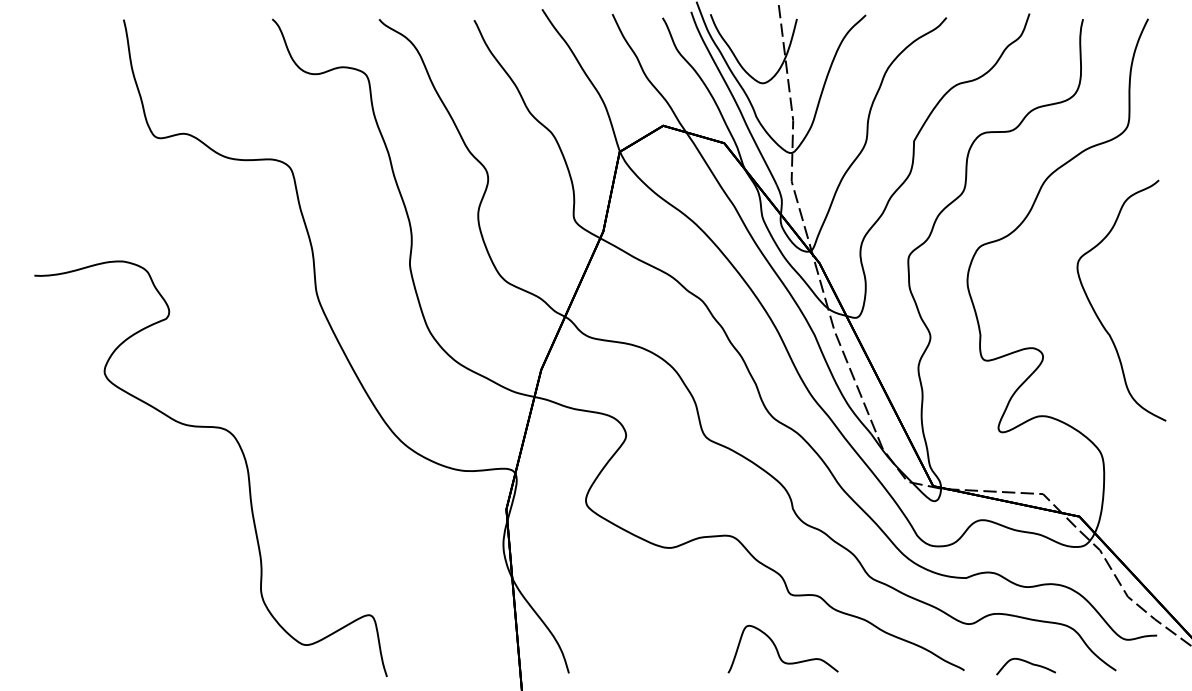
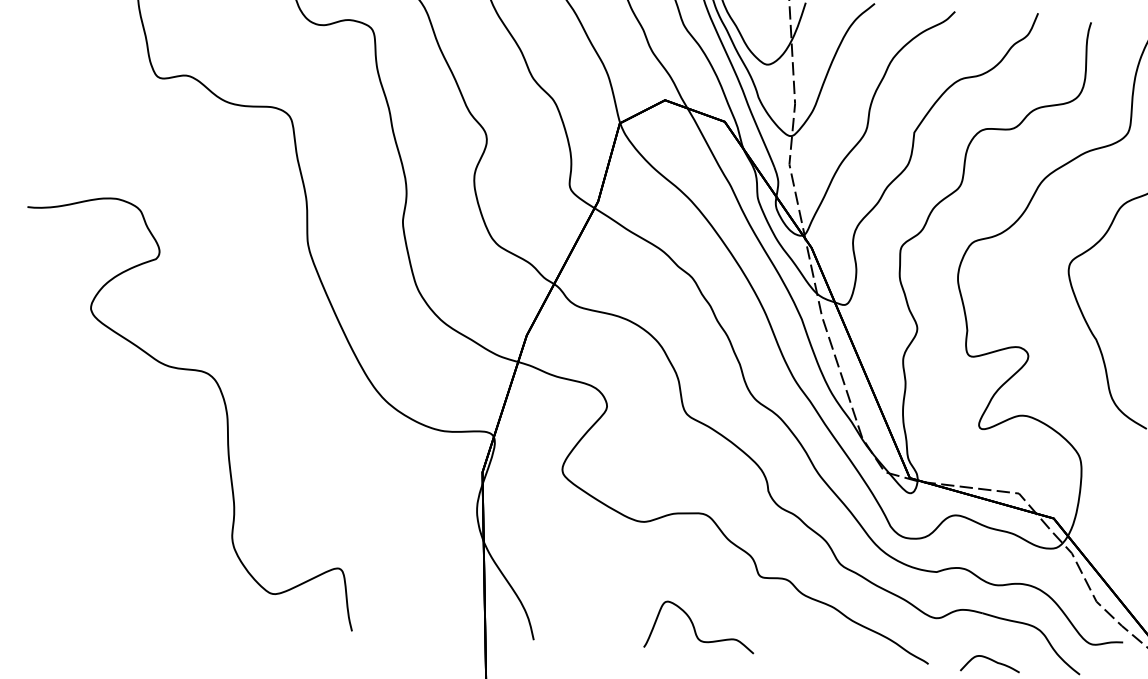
curve: (778, 650) -> (695, 628), moved

